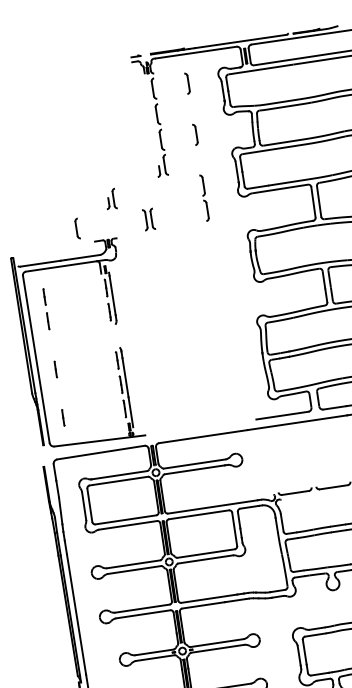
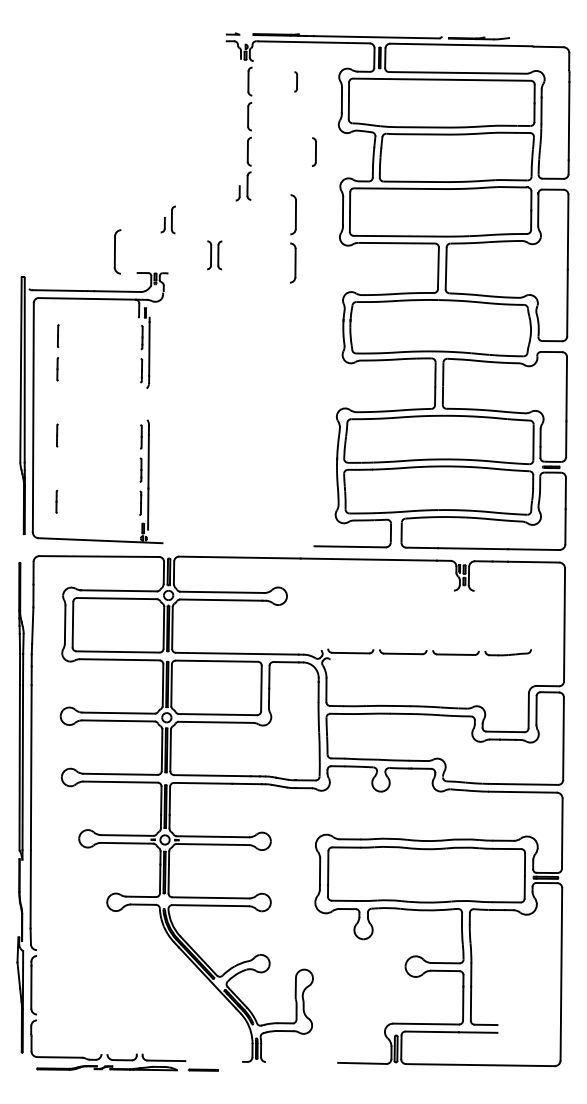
part: (187, 83) -> (295, 81), size x0.7
part: (195, 134) -> (314, 151), moved
part: (204, 197) -> (293, 238), size x1.4
part: (77, 228) -> (116, 251), size x1.6

